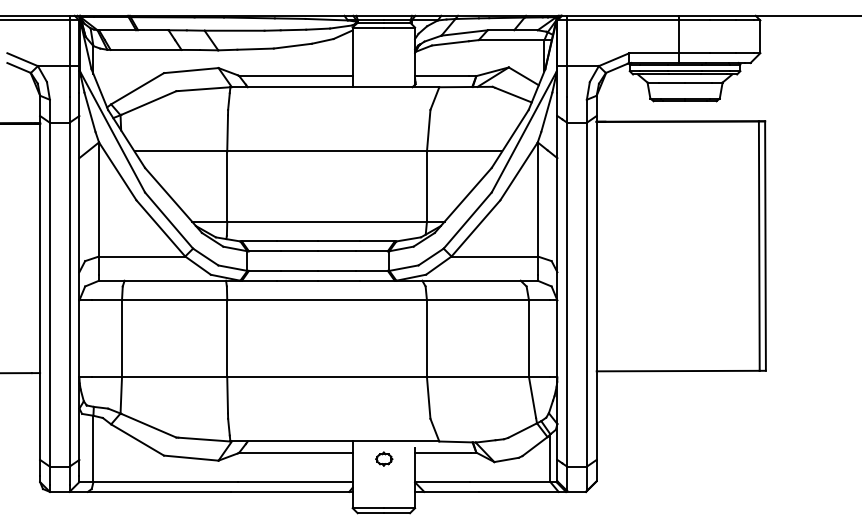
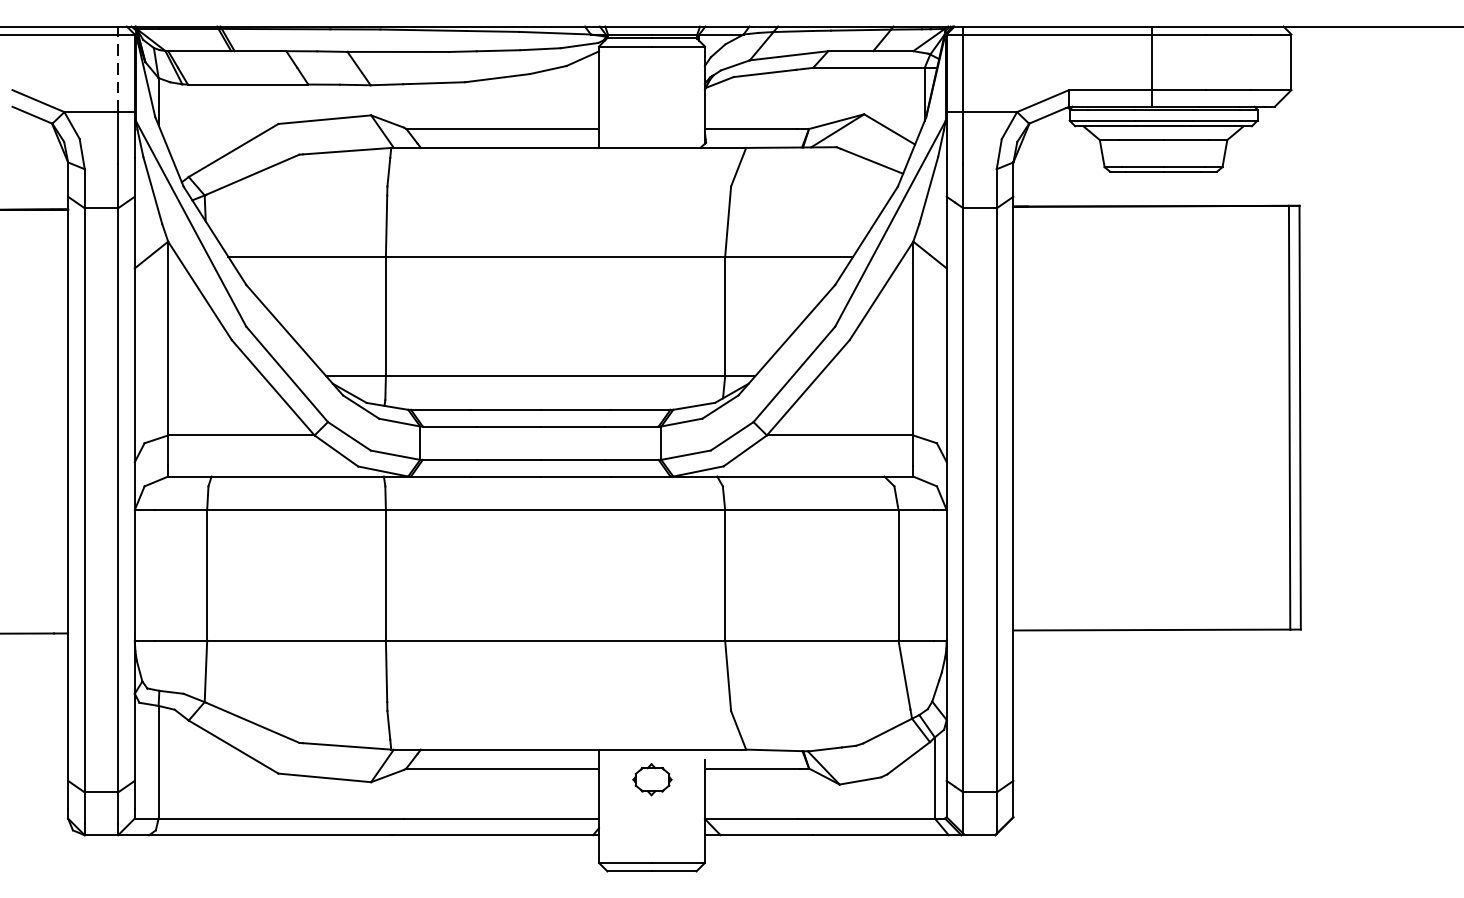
line: (69, 43) -> (117, 73), solid -> dashed
part: (384, 458) -> (653, 778), size x1.4

